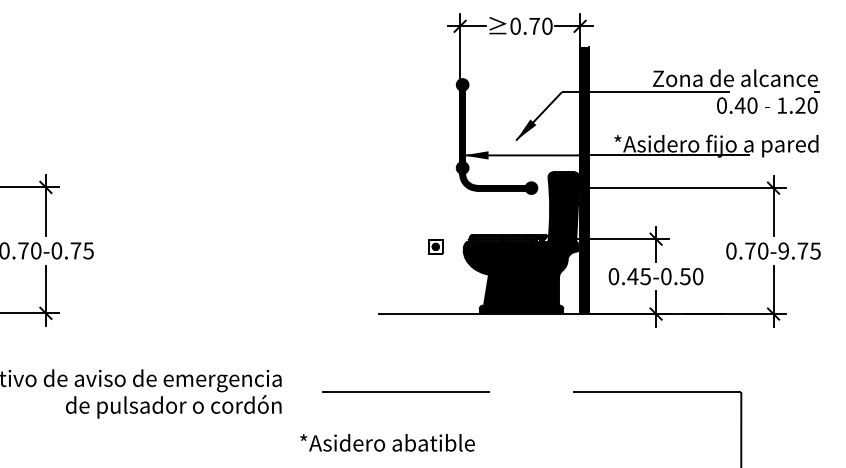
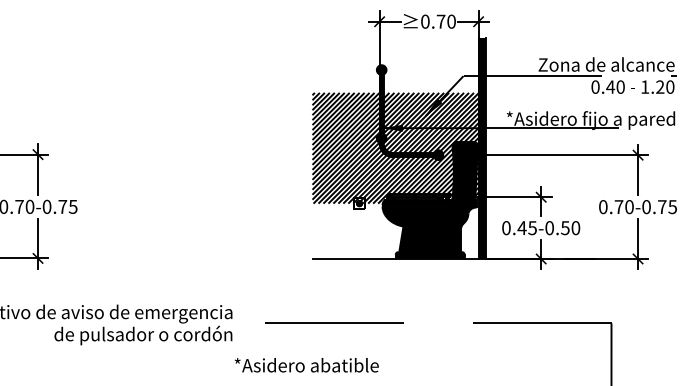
hatch: (479, 178) -> (395, 147), added
text: (783, 251) -> (646, 207), 0.70-9.75 -> 0.70-0.75
text: (387, 443) -> (306, 365), moved

